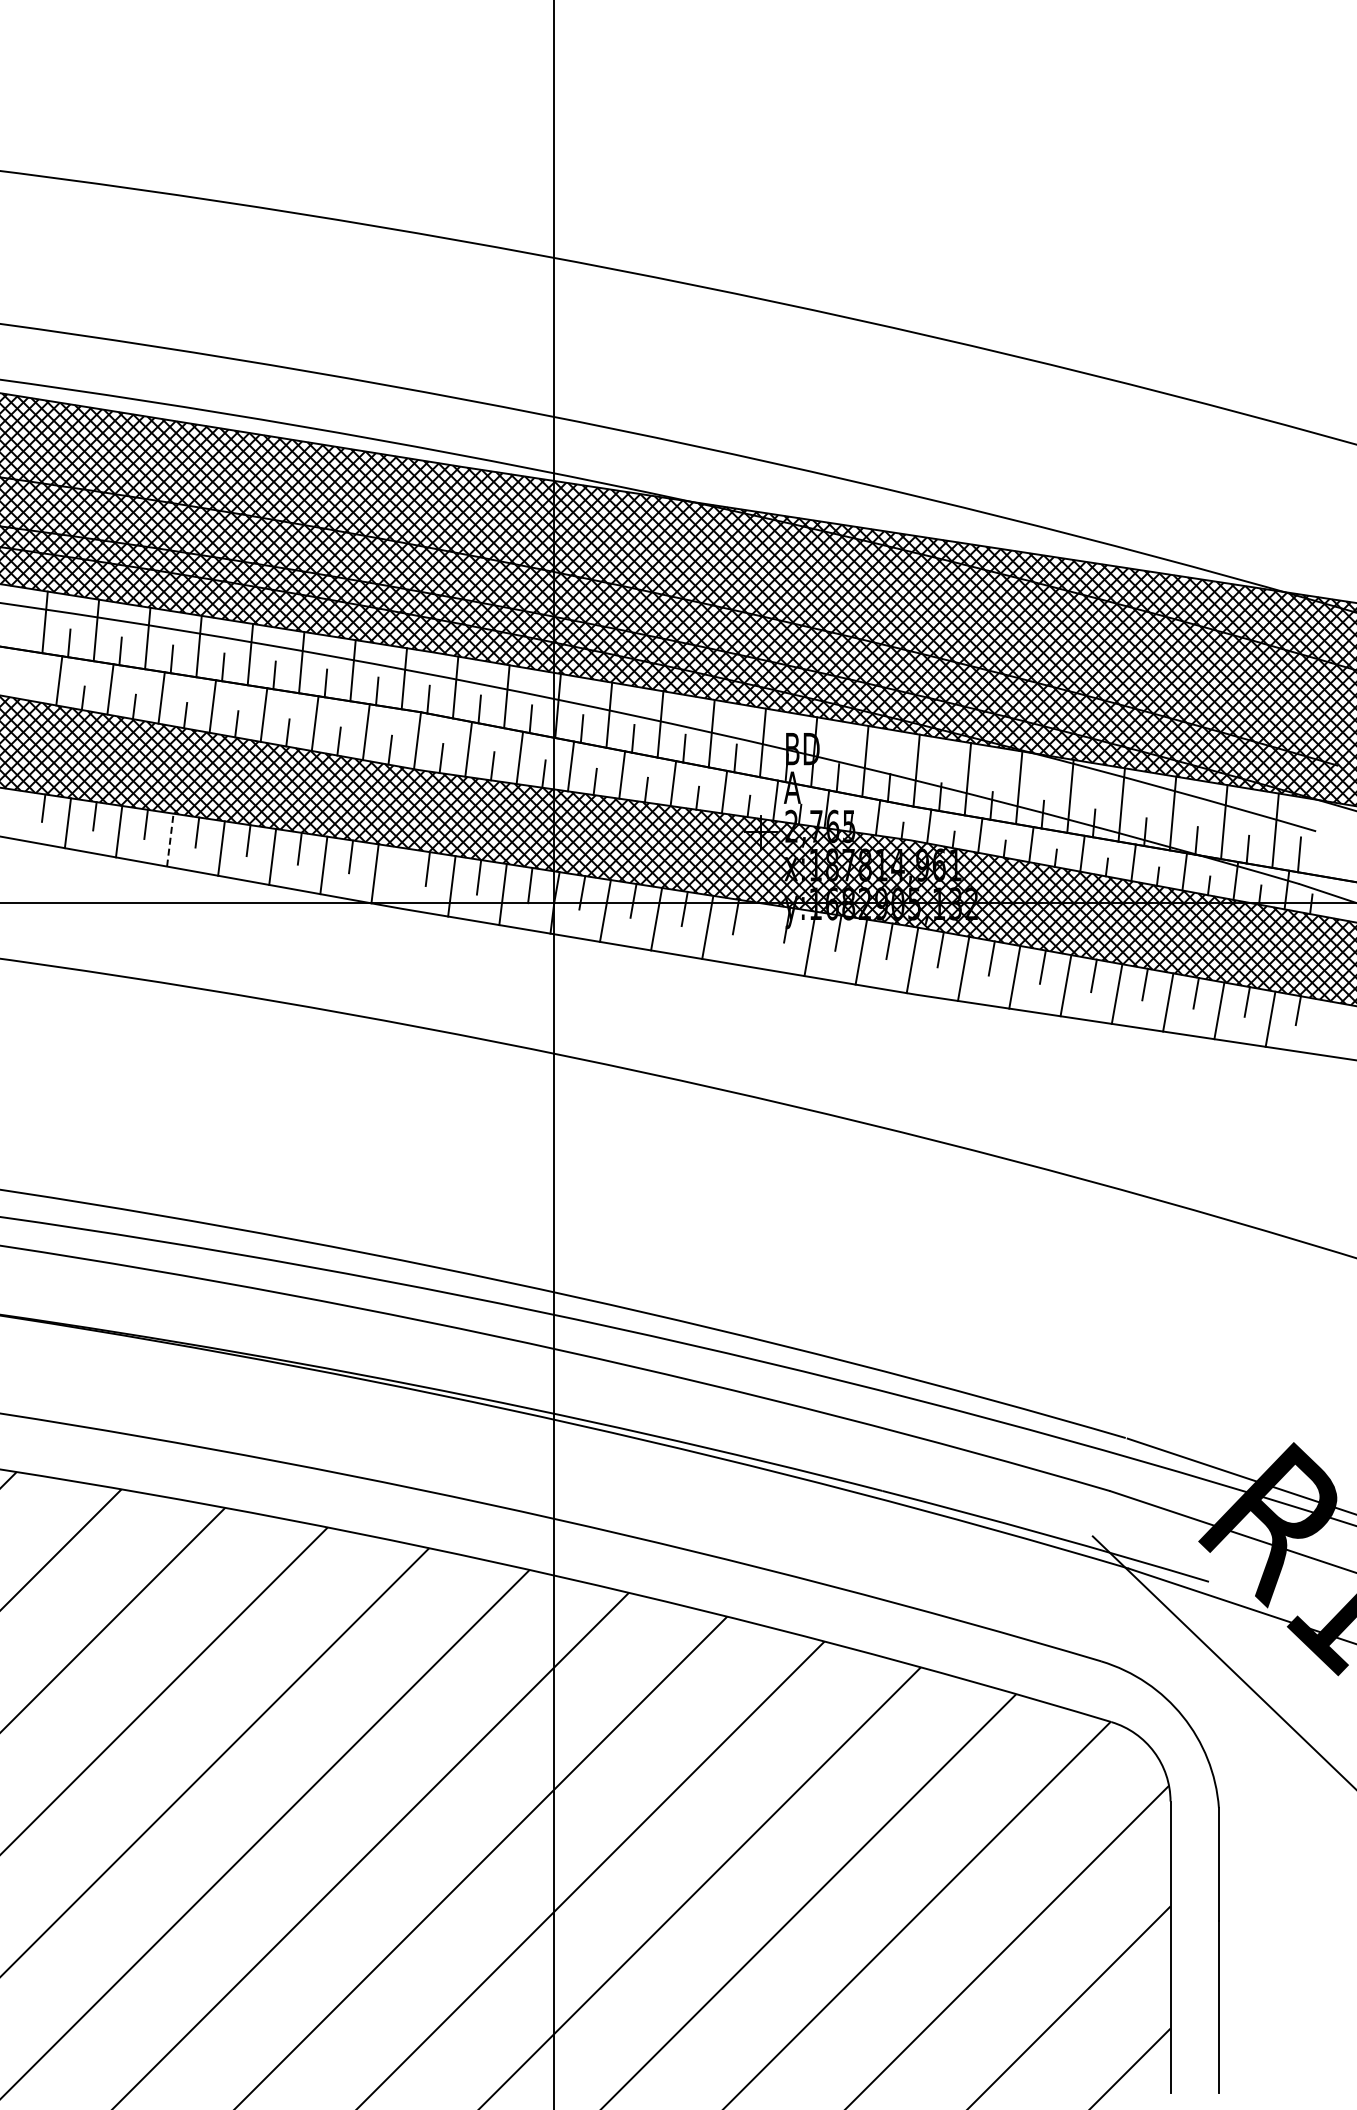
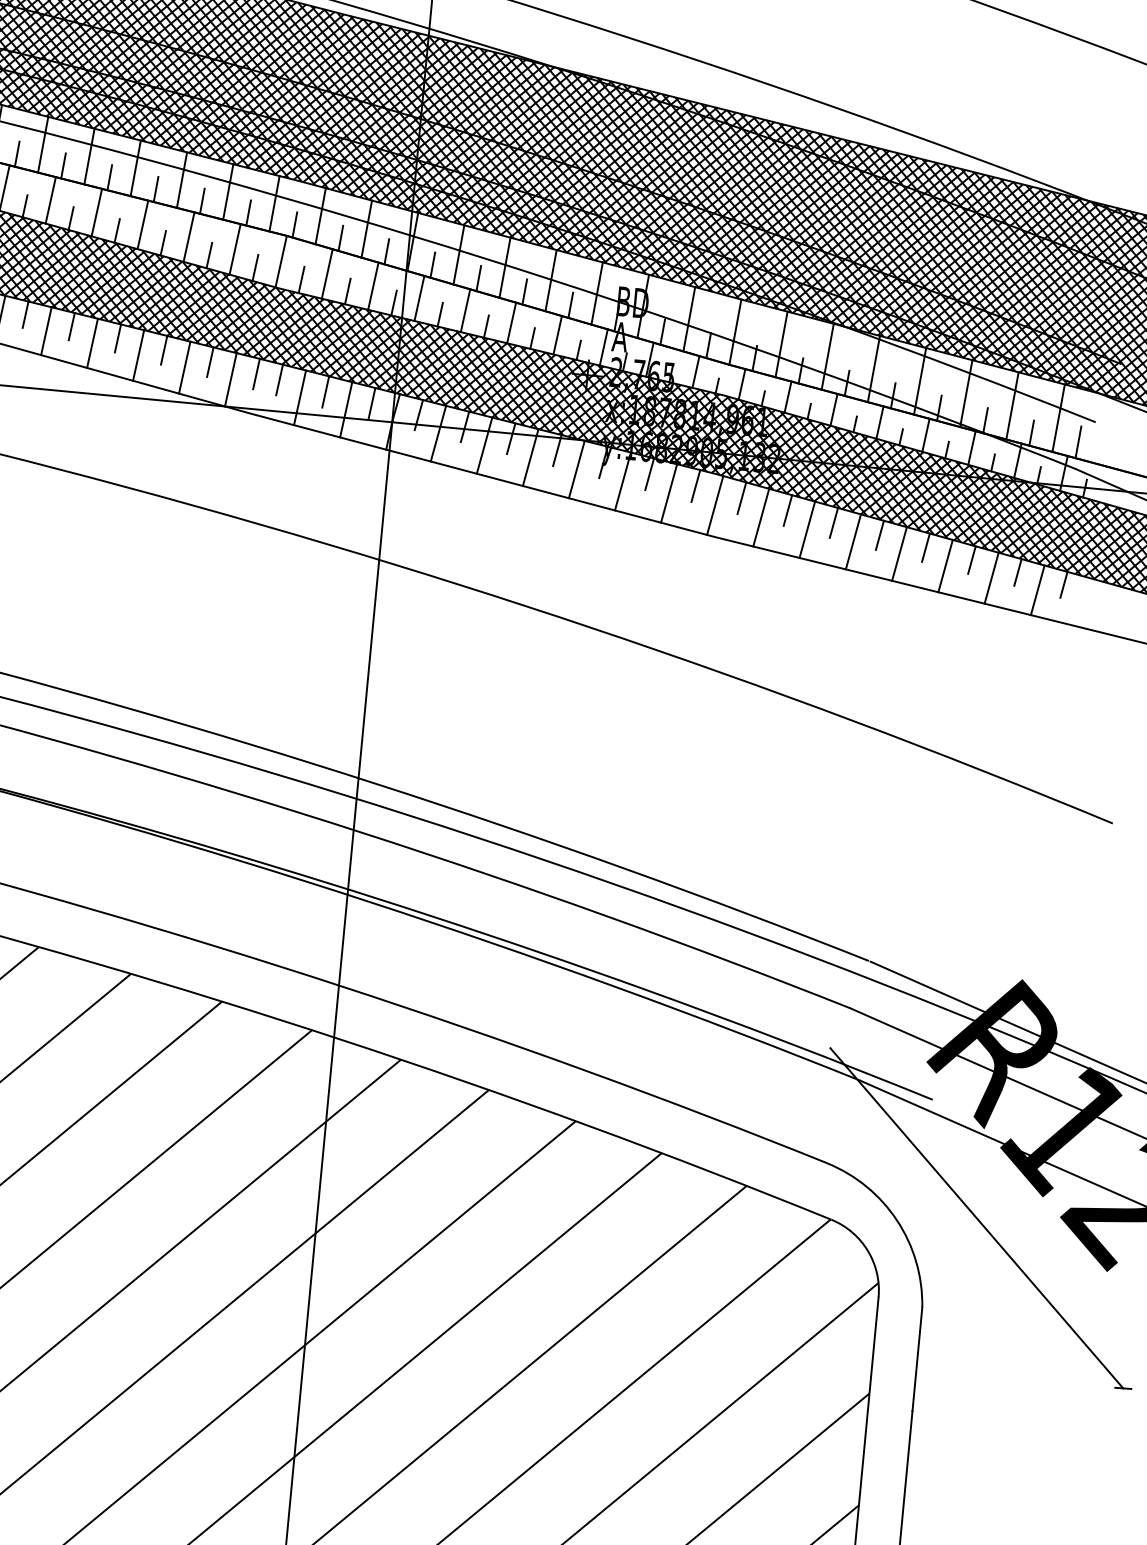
line: (170, 840) -> (46, 331), dashed -> solid
line: (402, 864) -> (256, 373), added
line: (758, 935) -> (576, 469), added

